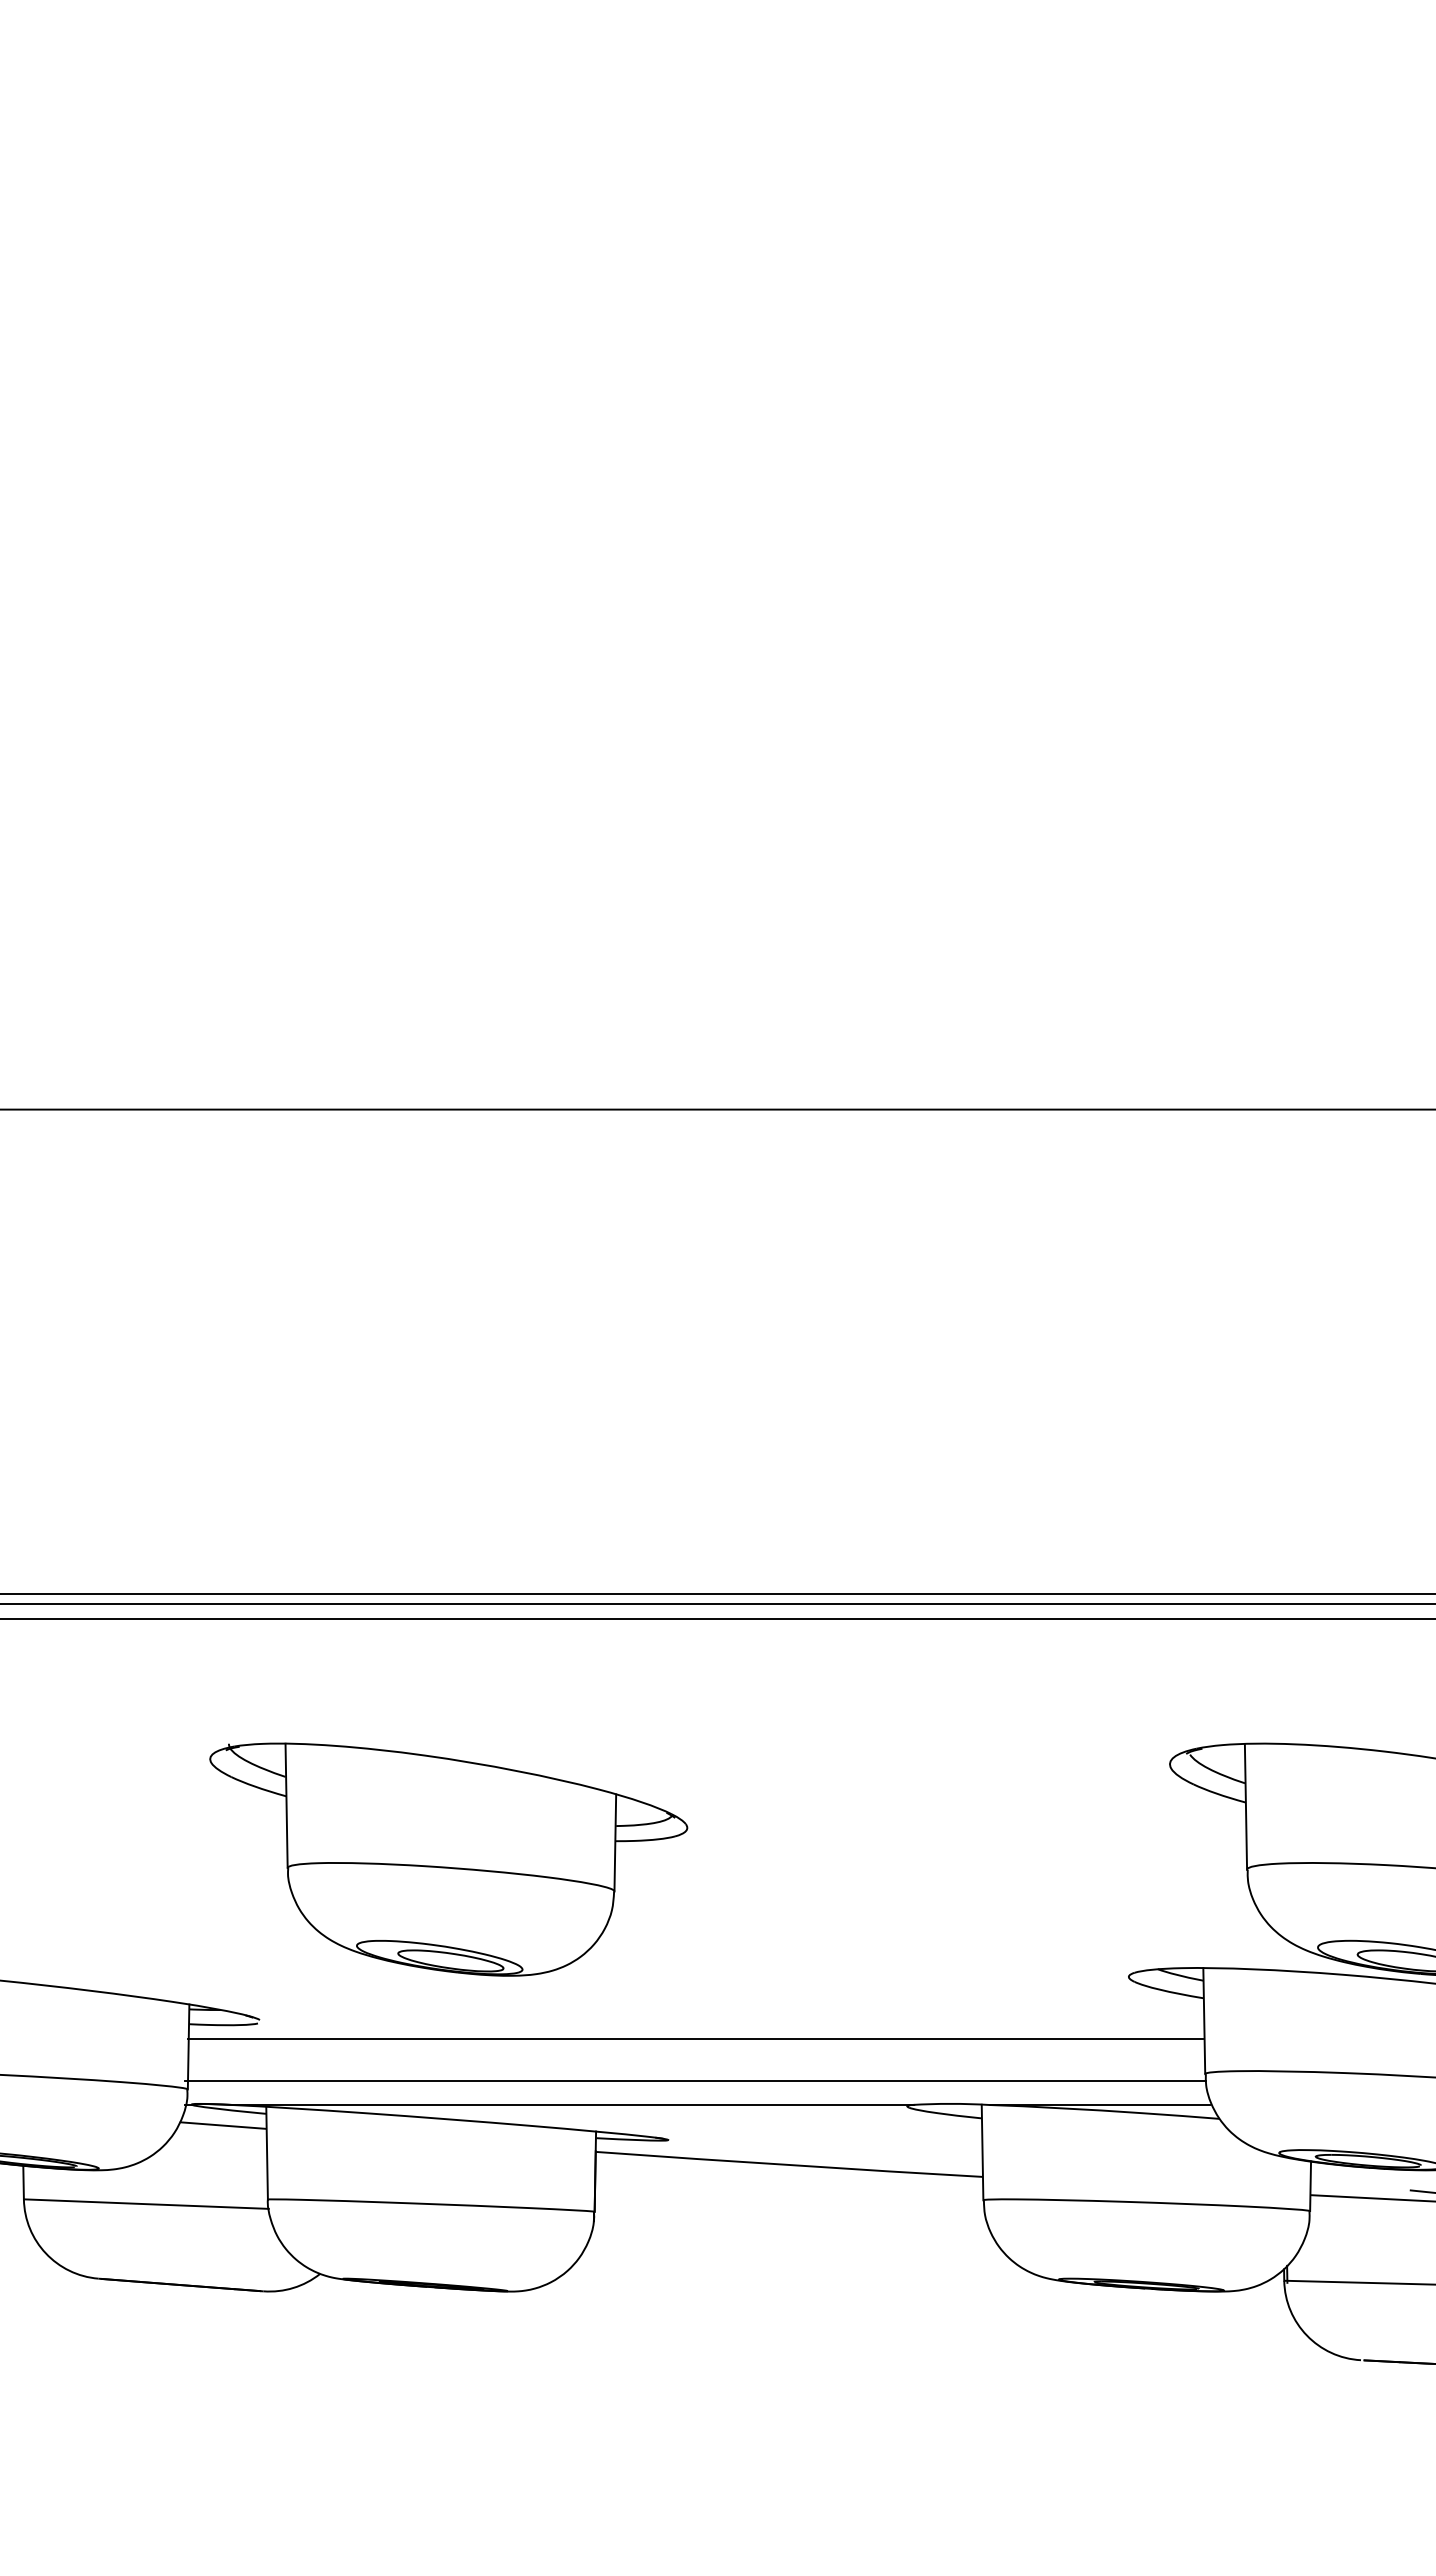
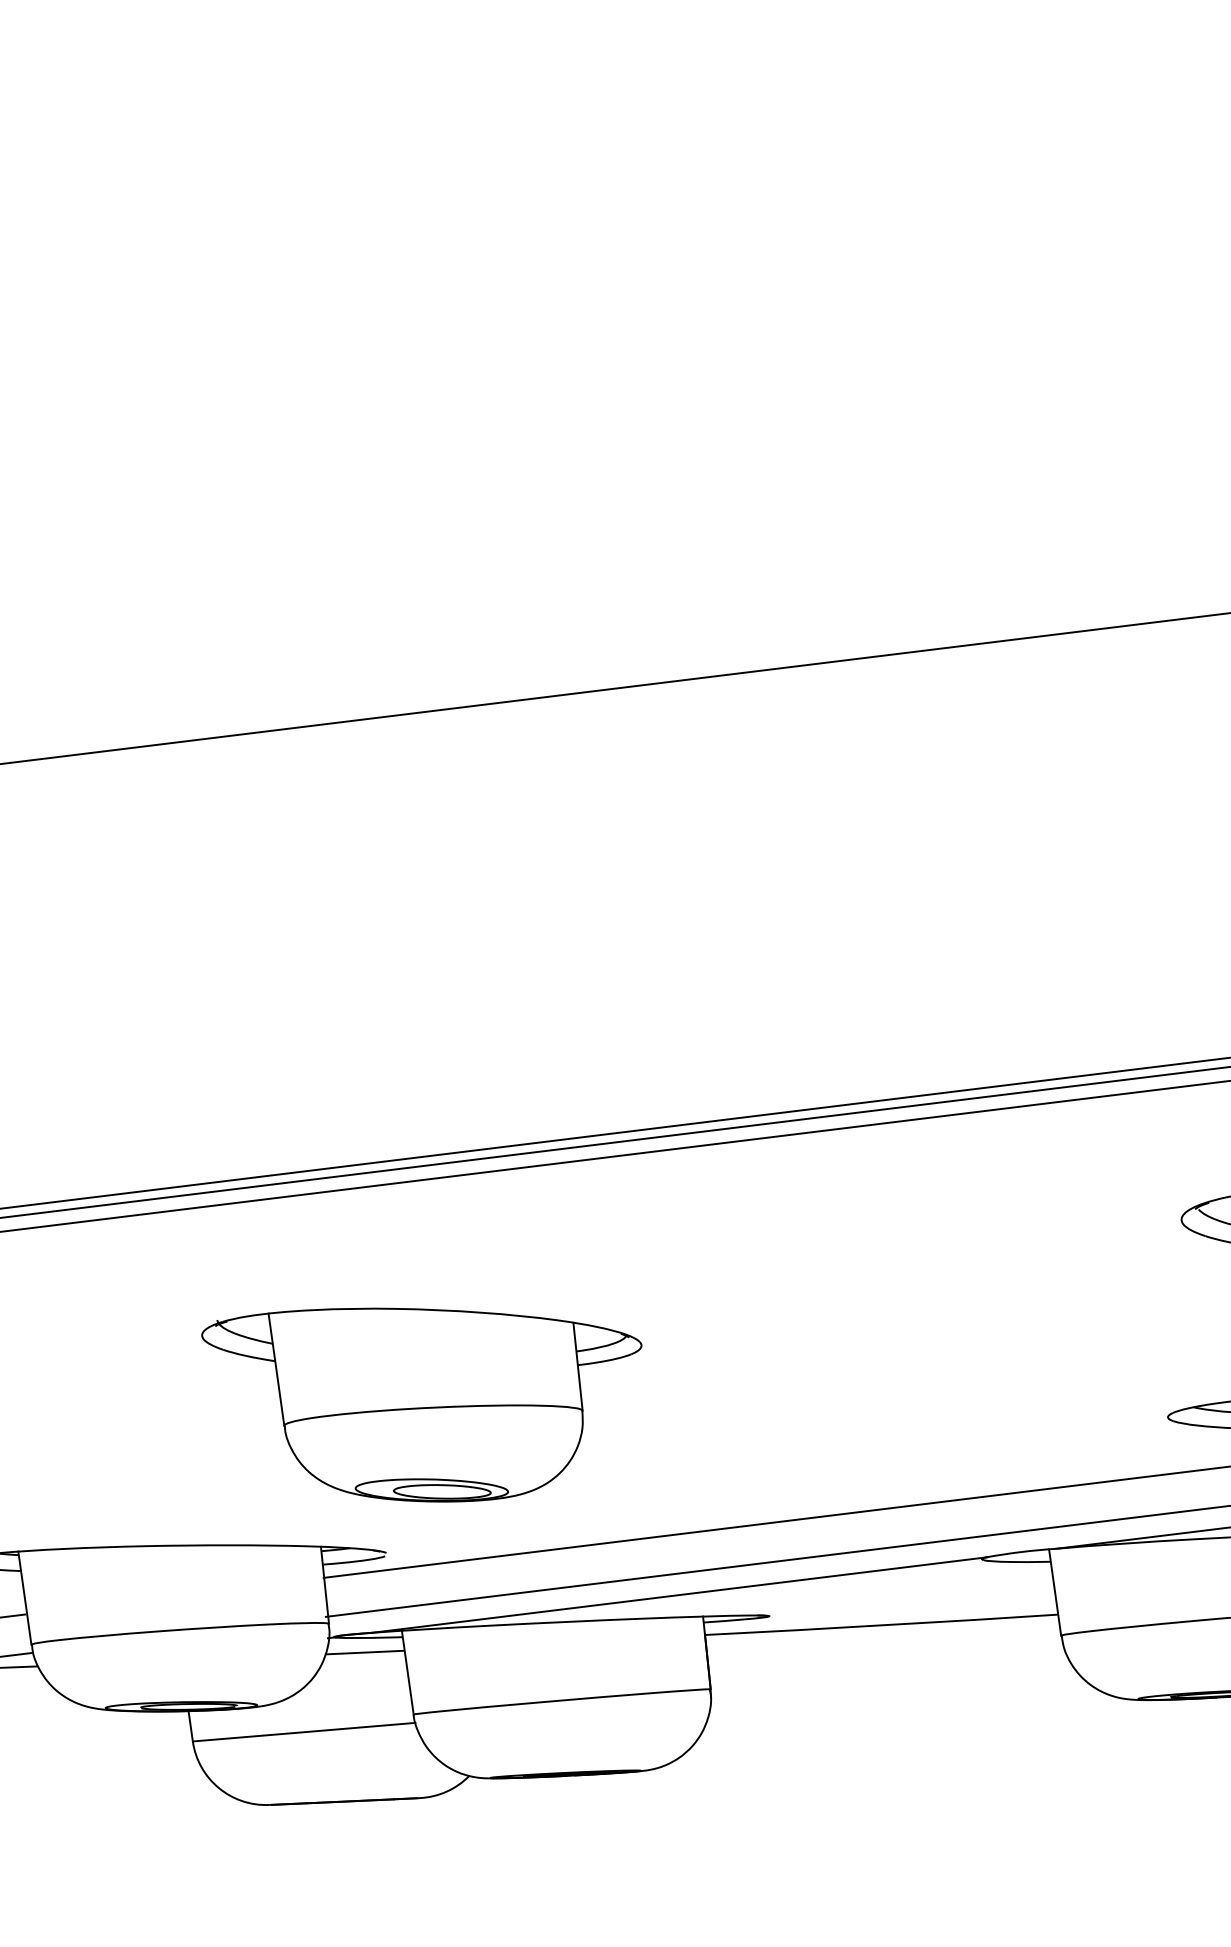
part: (448, 1859) -> (428, 1400), moved

